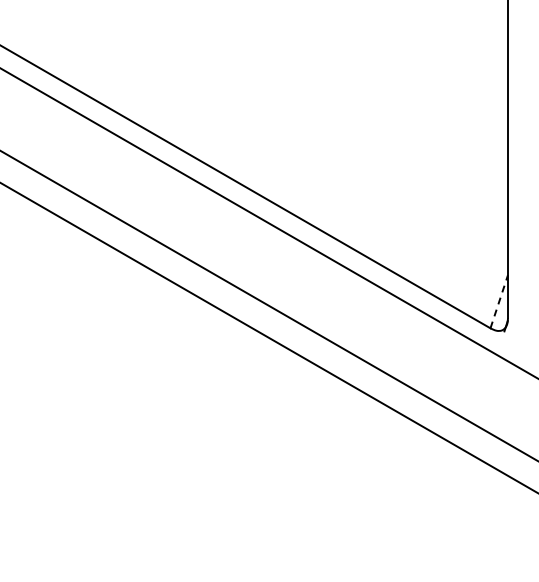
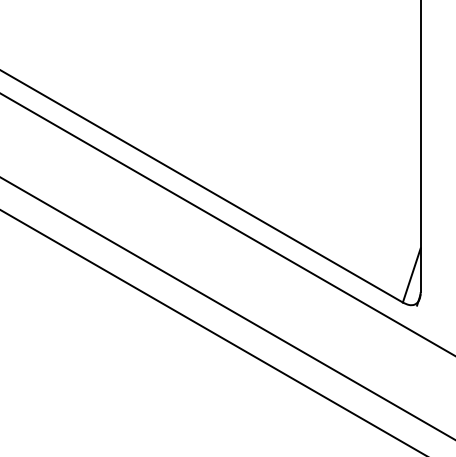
line: (499, 301) -> (412, 275), dashed -> solid

